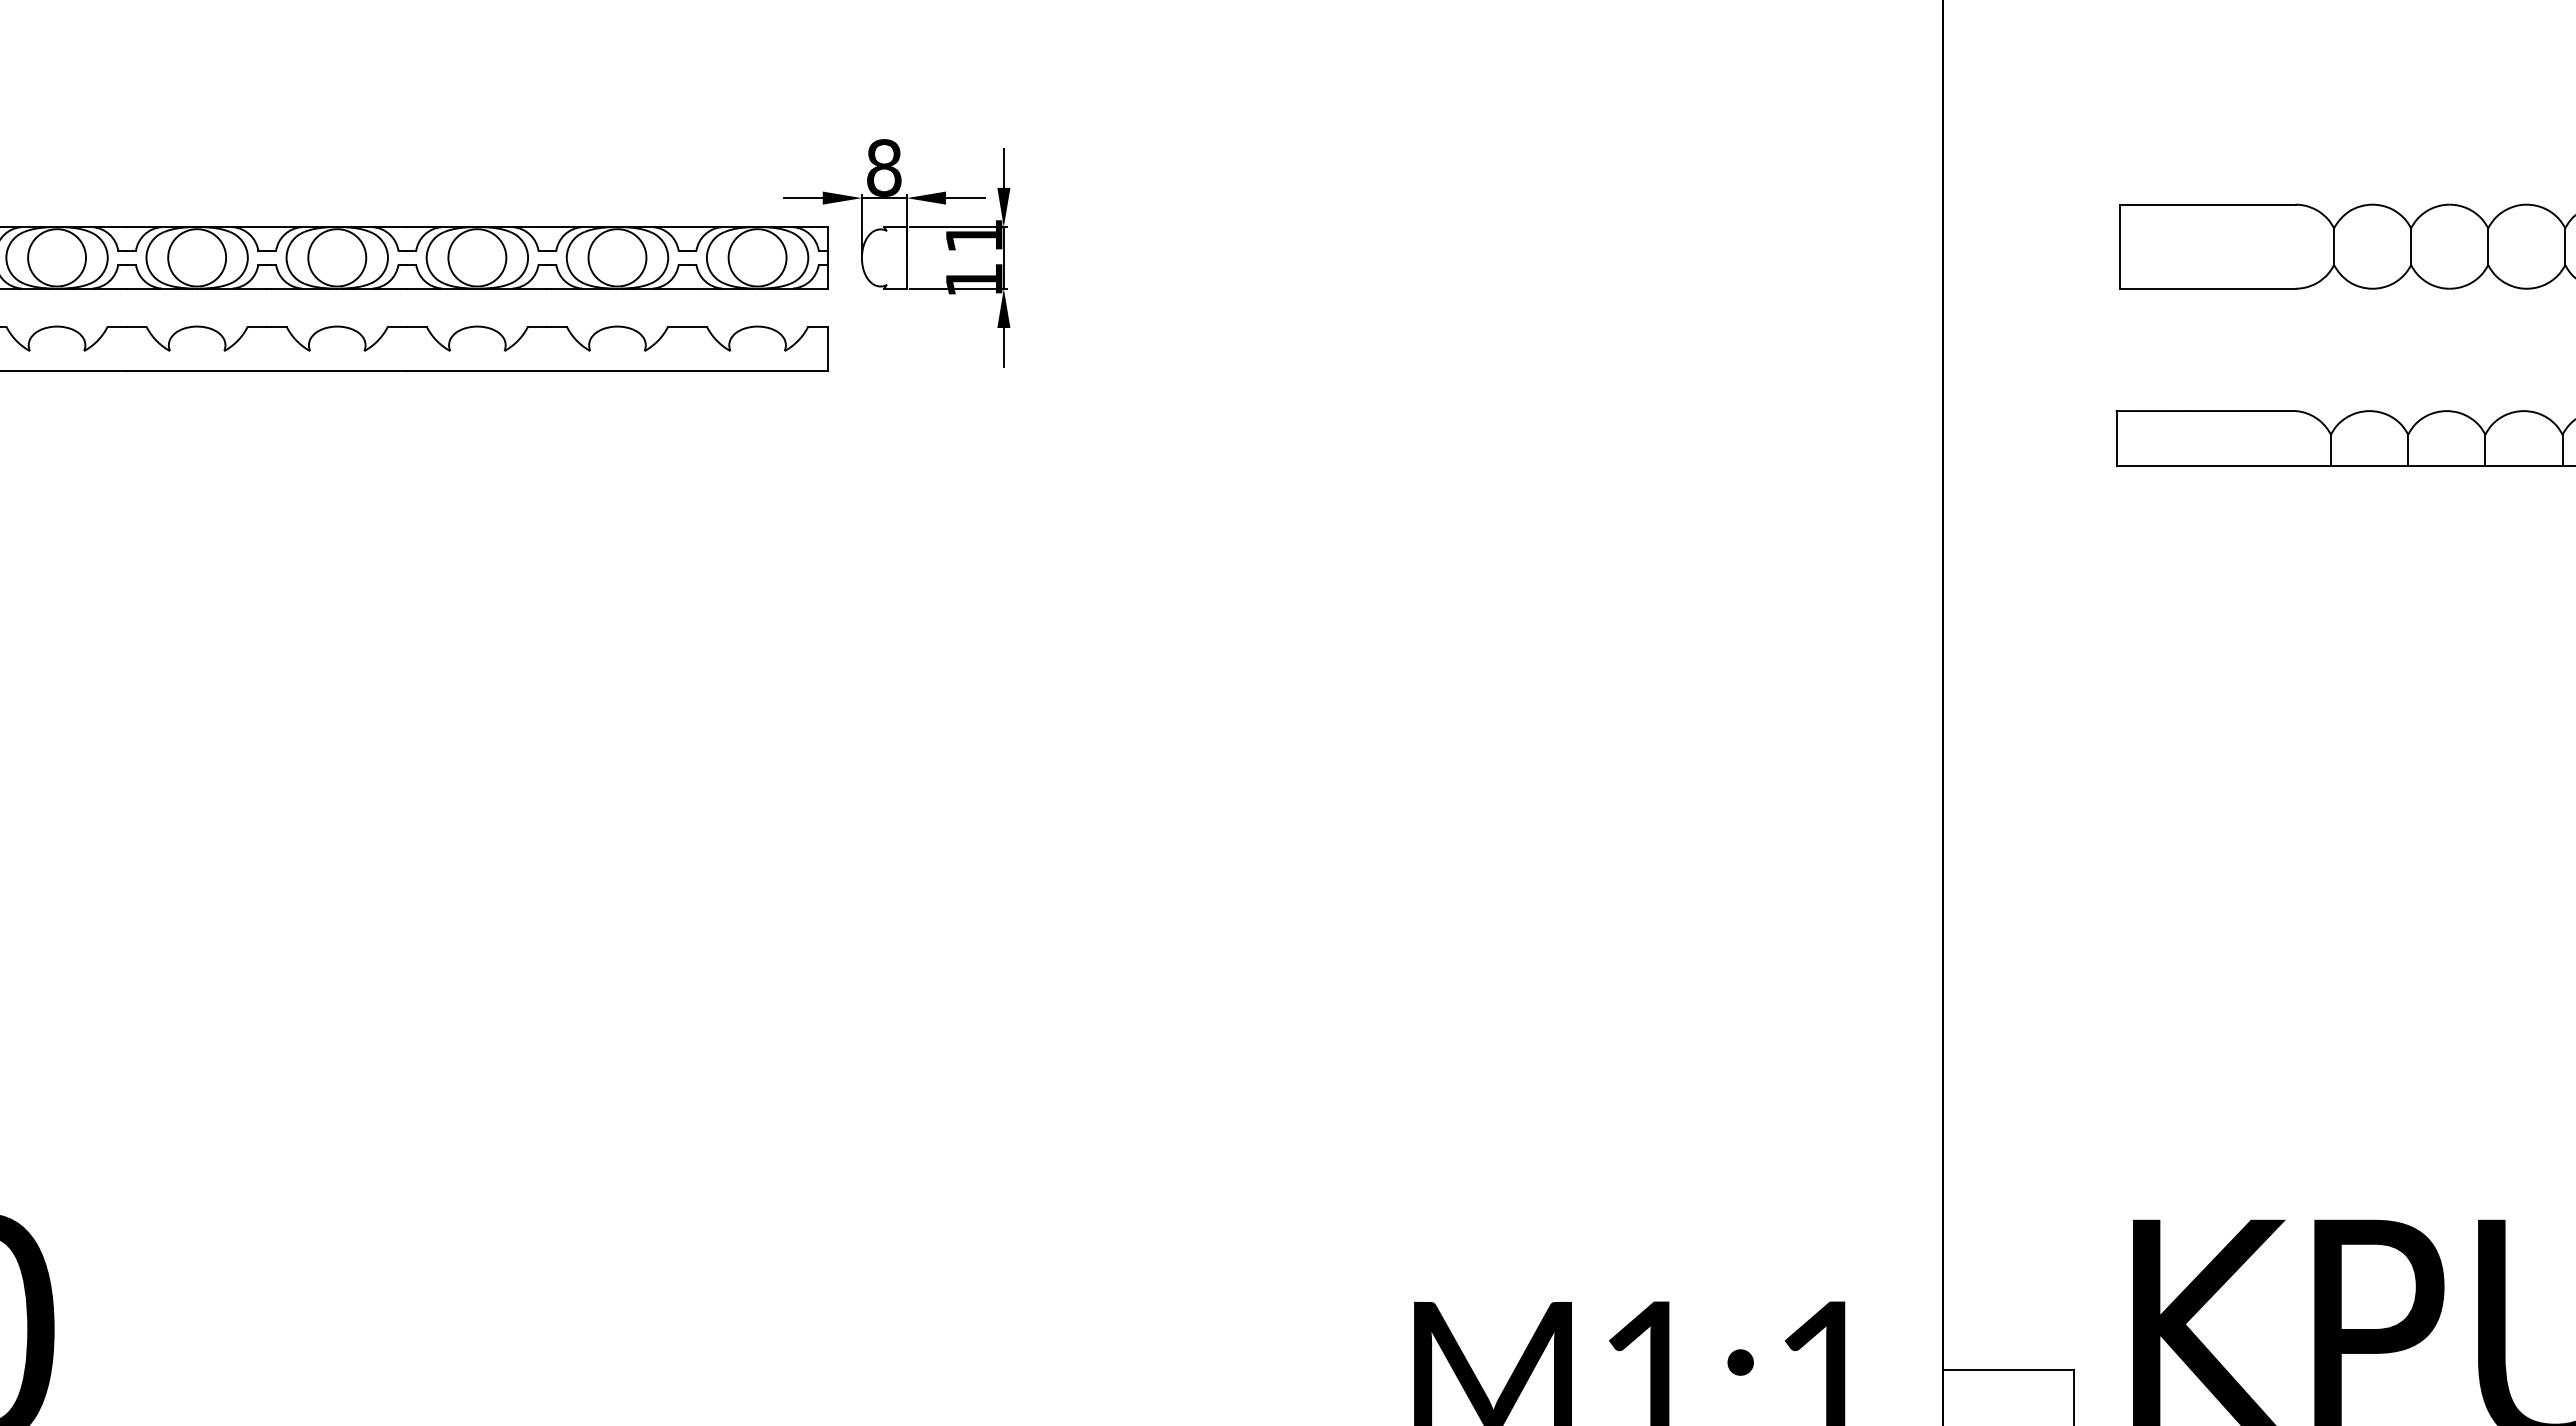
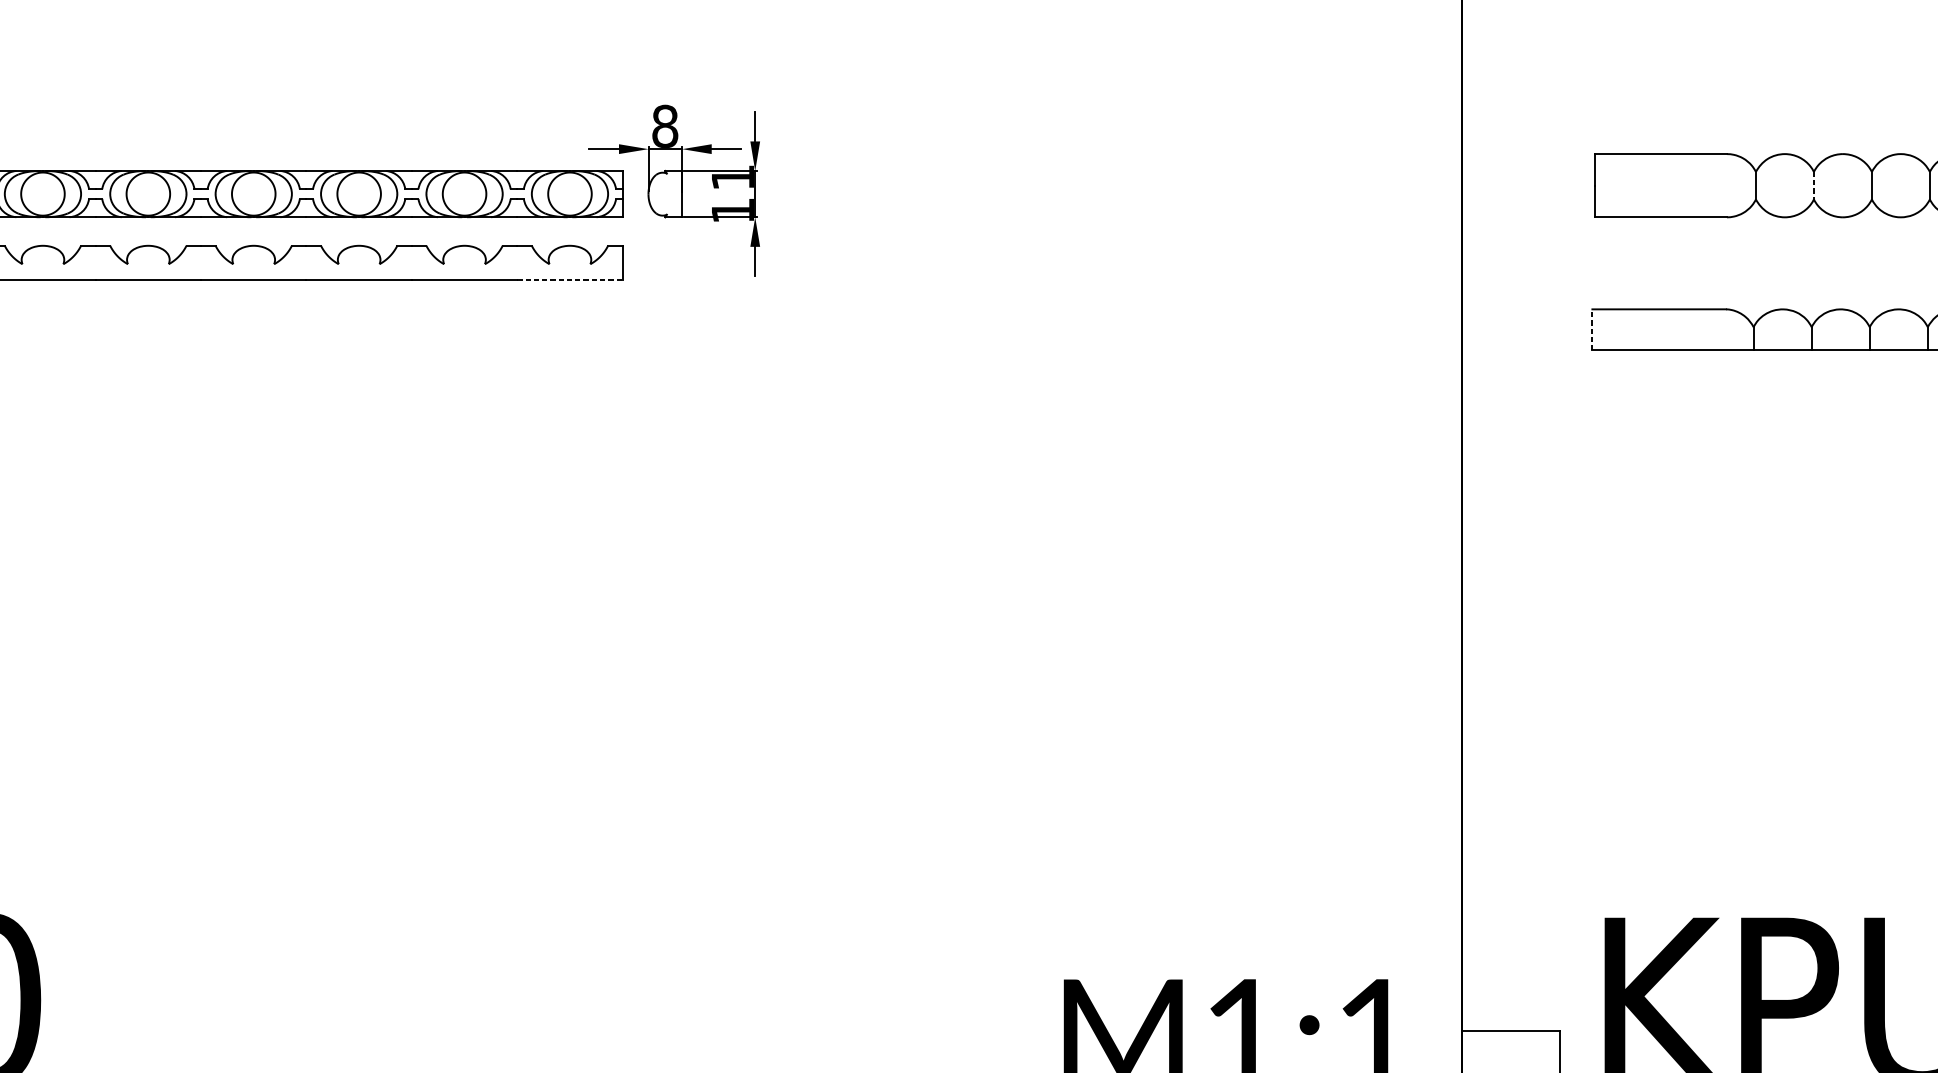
line: (2411, 247) -> (1814, 186), solid -> dashed
line: (758, 371) -> (570, 279), solid -> dashed
line: (2116, 437) -> (1592, 329), solid -> dashed

